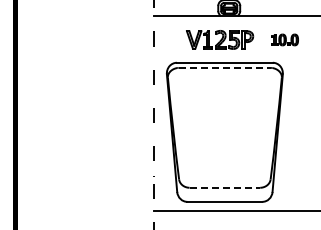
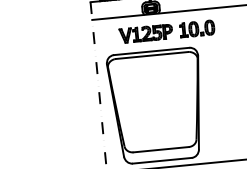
part: (285, 39) -> (197, 28), size x1.67
line: (225, 67) -> (152, 55), dashed -> solid
line: (225, 187) -> (161, 149), dashed -> solid

